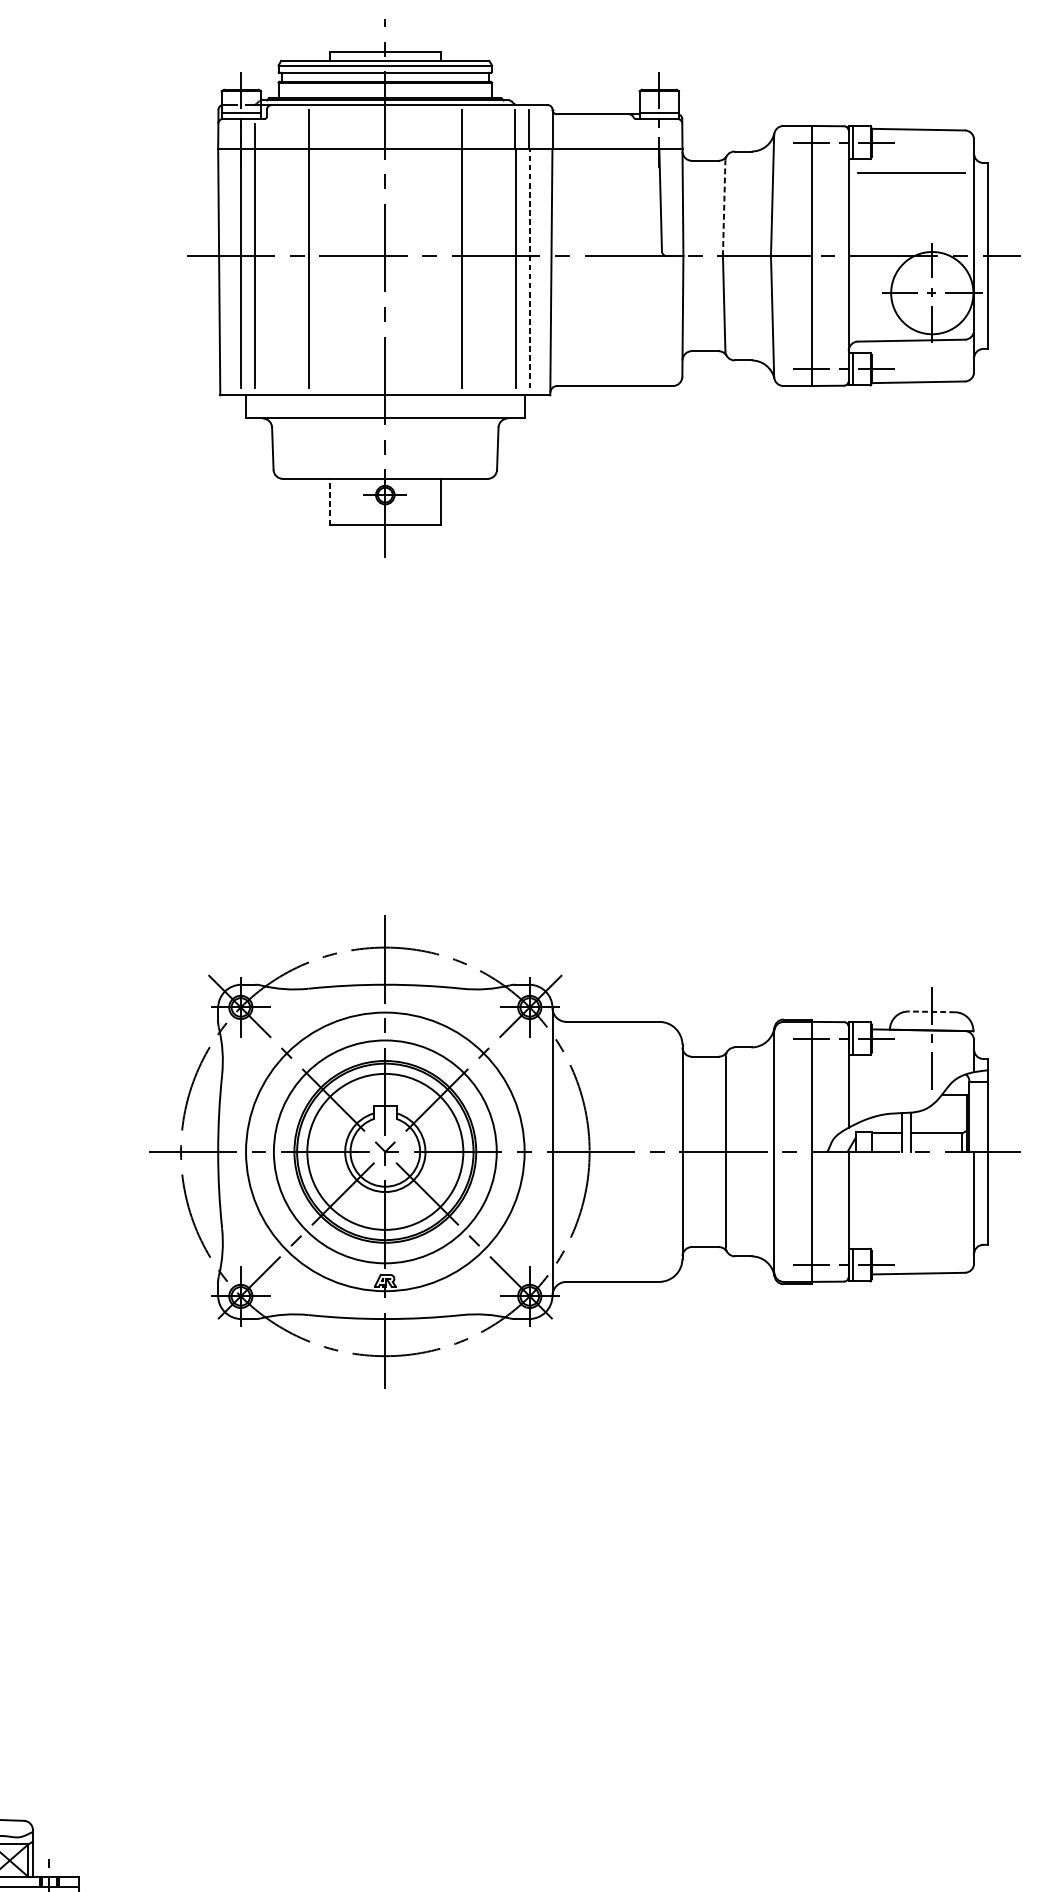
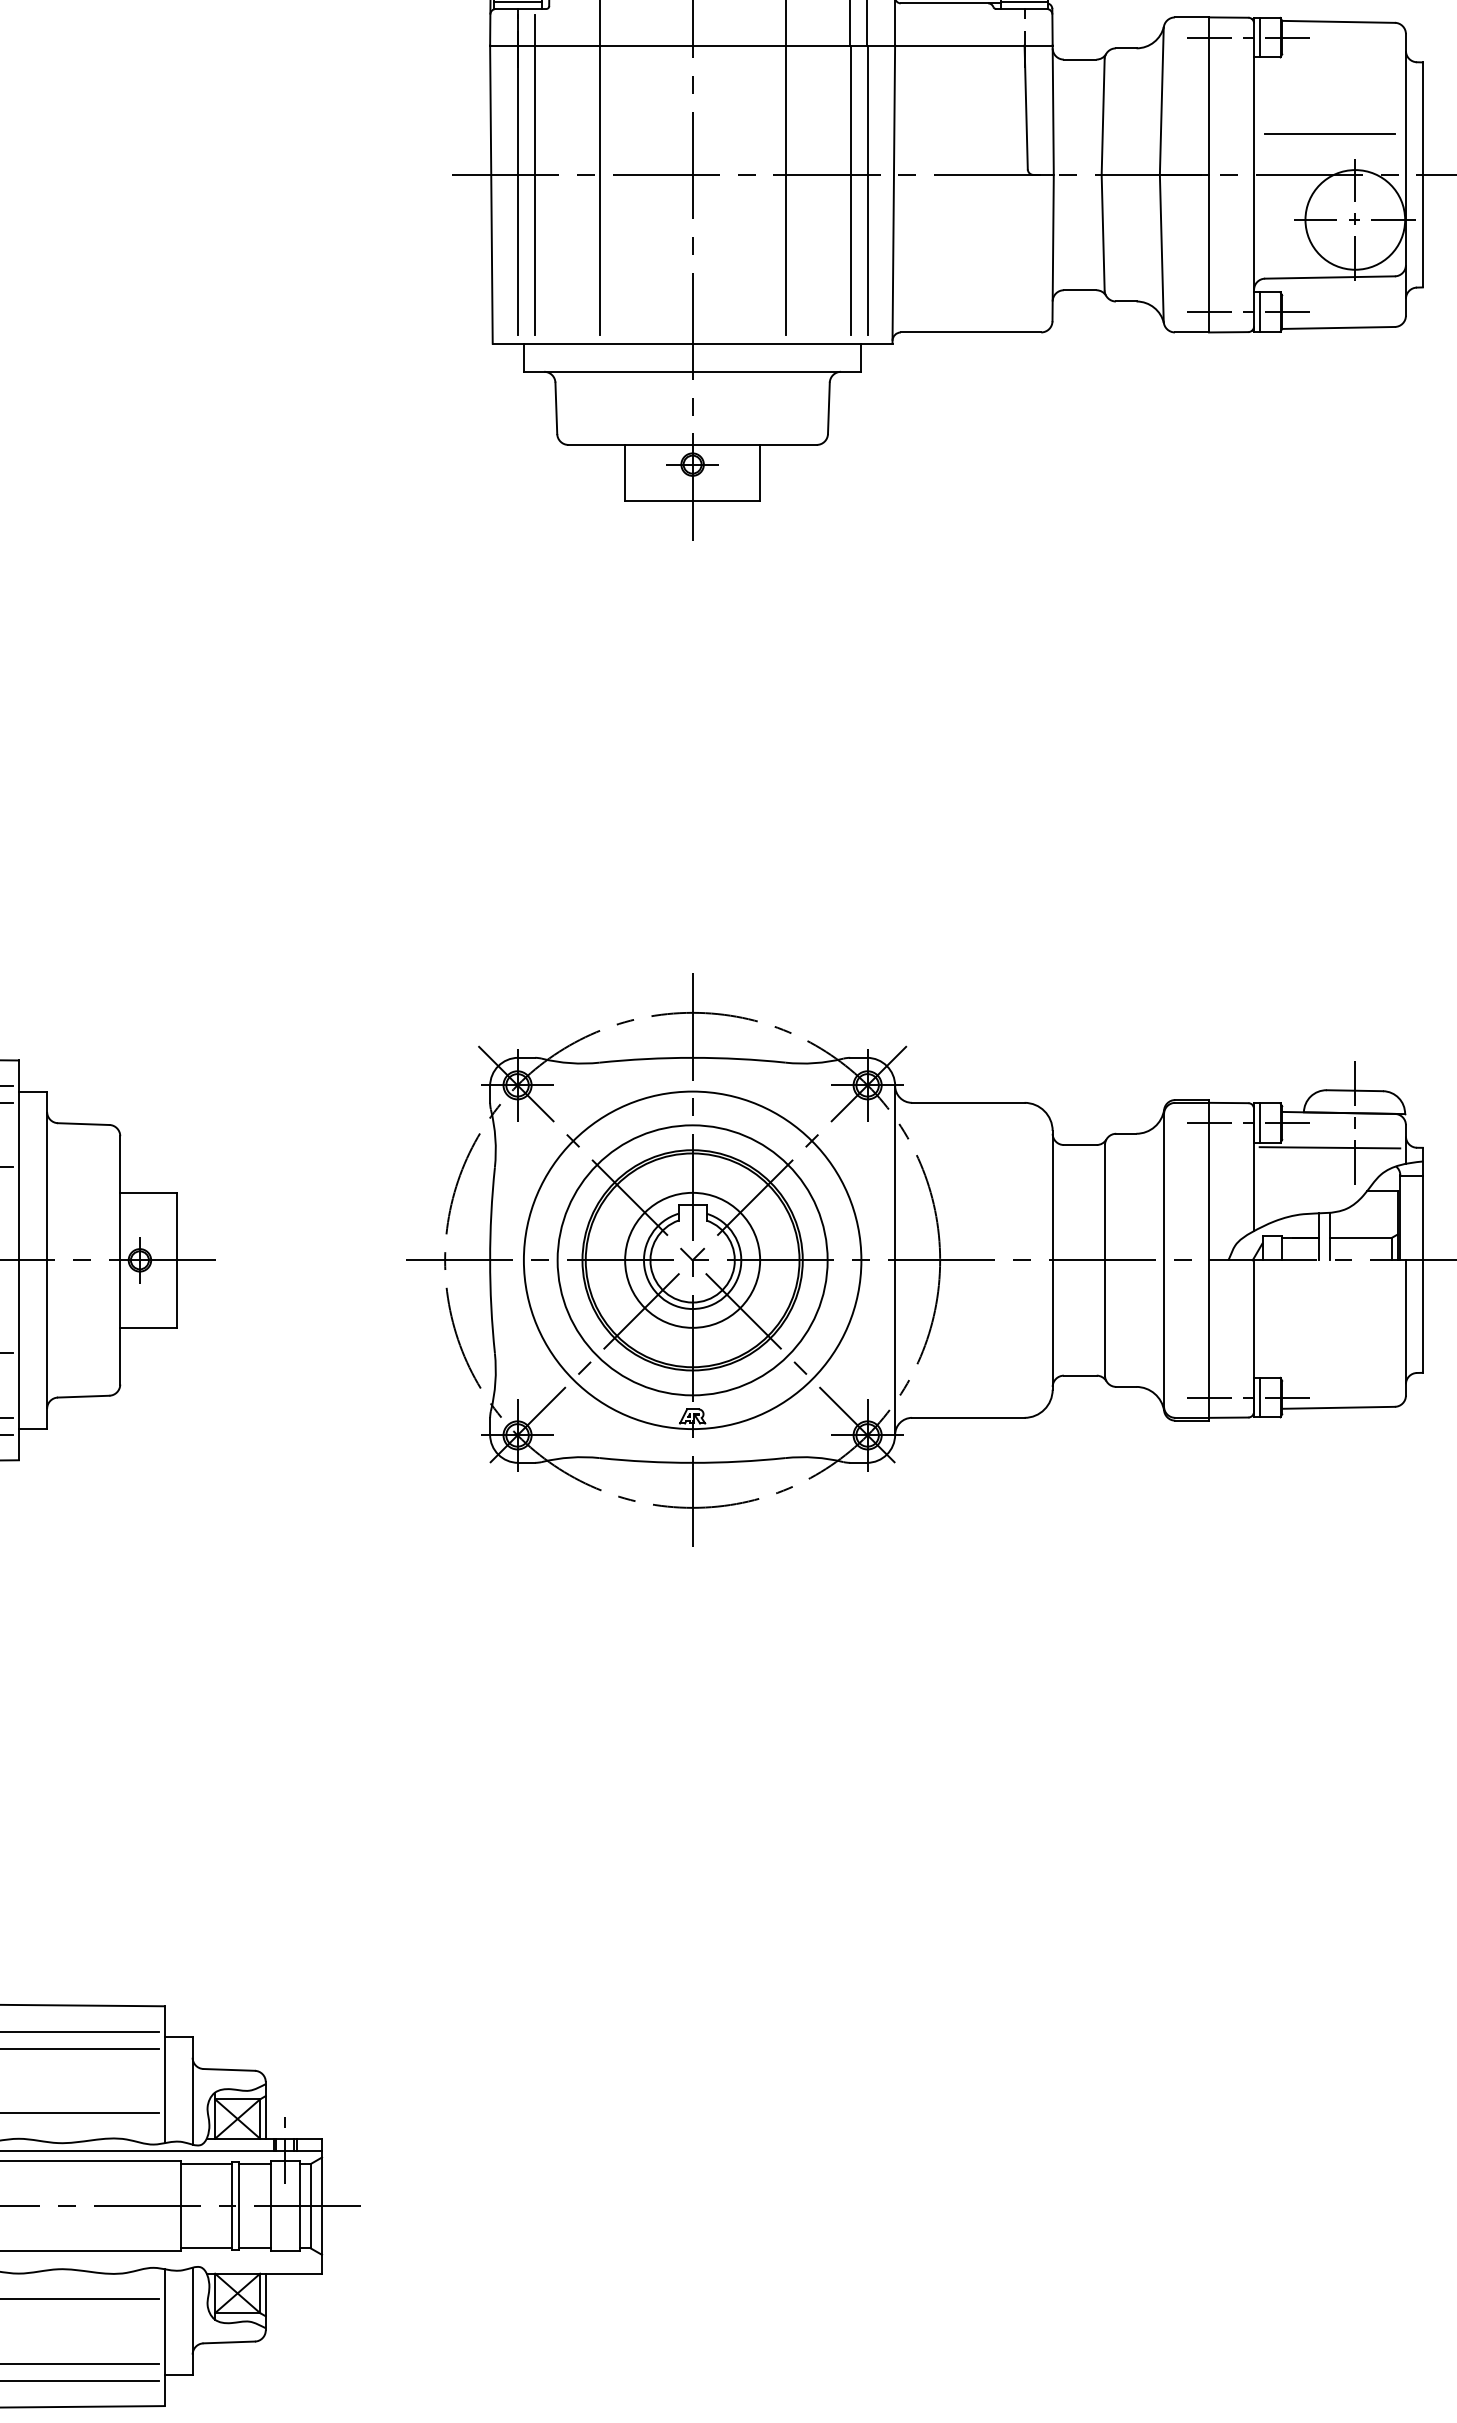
line: (910, 173) -> (1329, 133), moved
line: (724, 208) -> (1103, 117), dashed -> solid
line: (529, 268) -> (867, 190), dashed -> solid
line: (329, 501) -> (625, 472), dashed -> solid
line: (931, 1011) -> (1354, 1090), dashed -> solid
line: (910, 1058) -> (1329, 1147), added
circle: (385, 1151) -> (692, 1259), size x0.71

